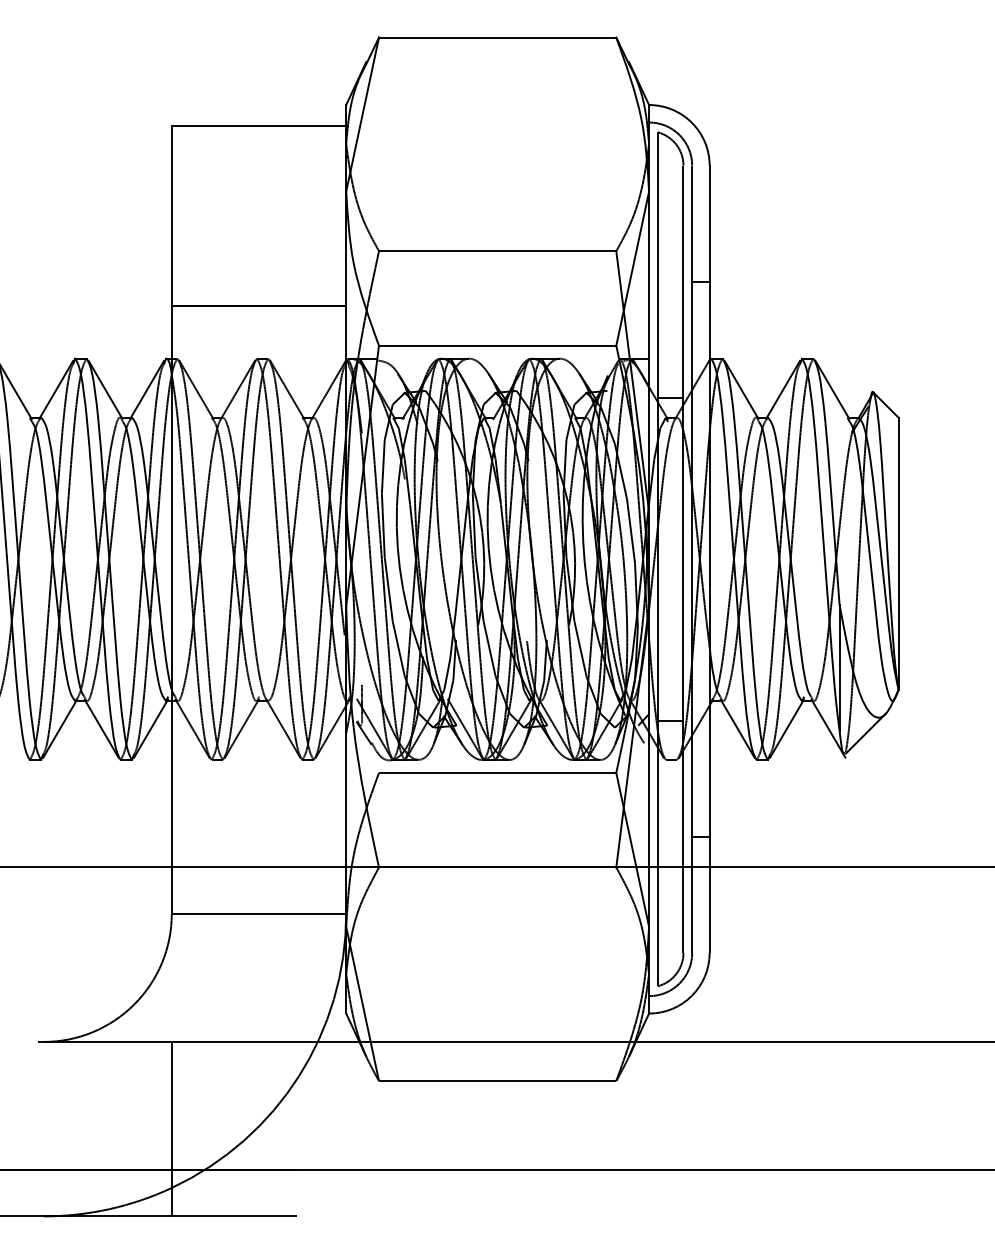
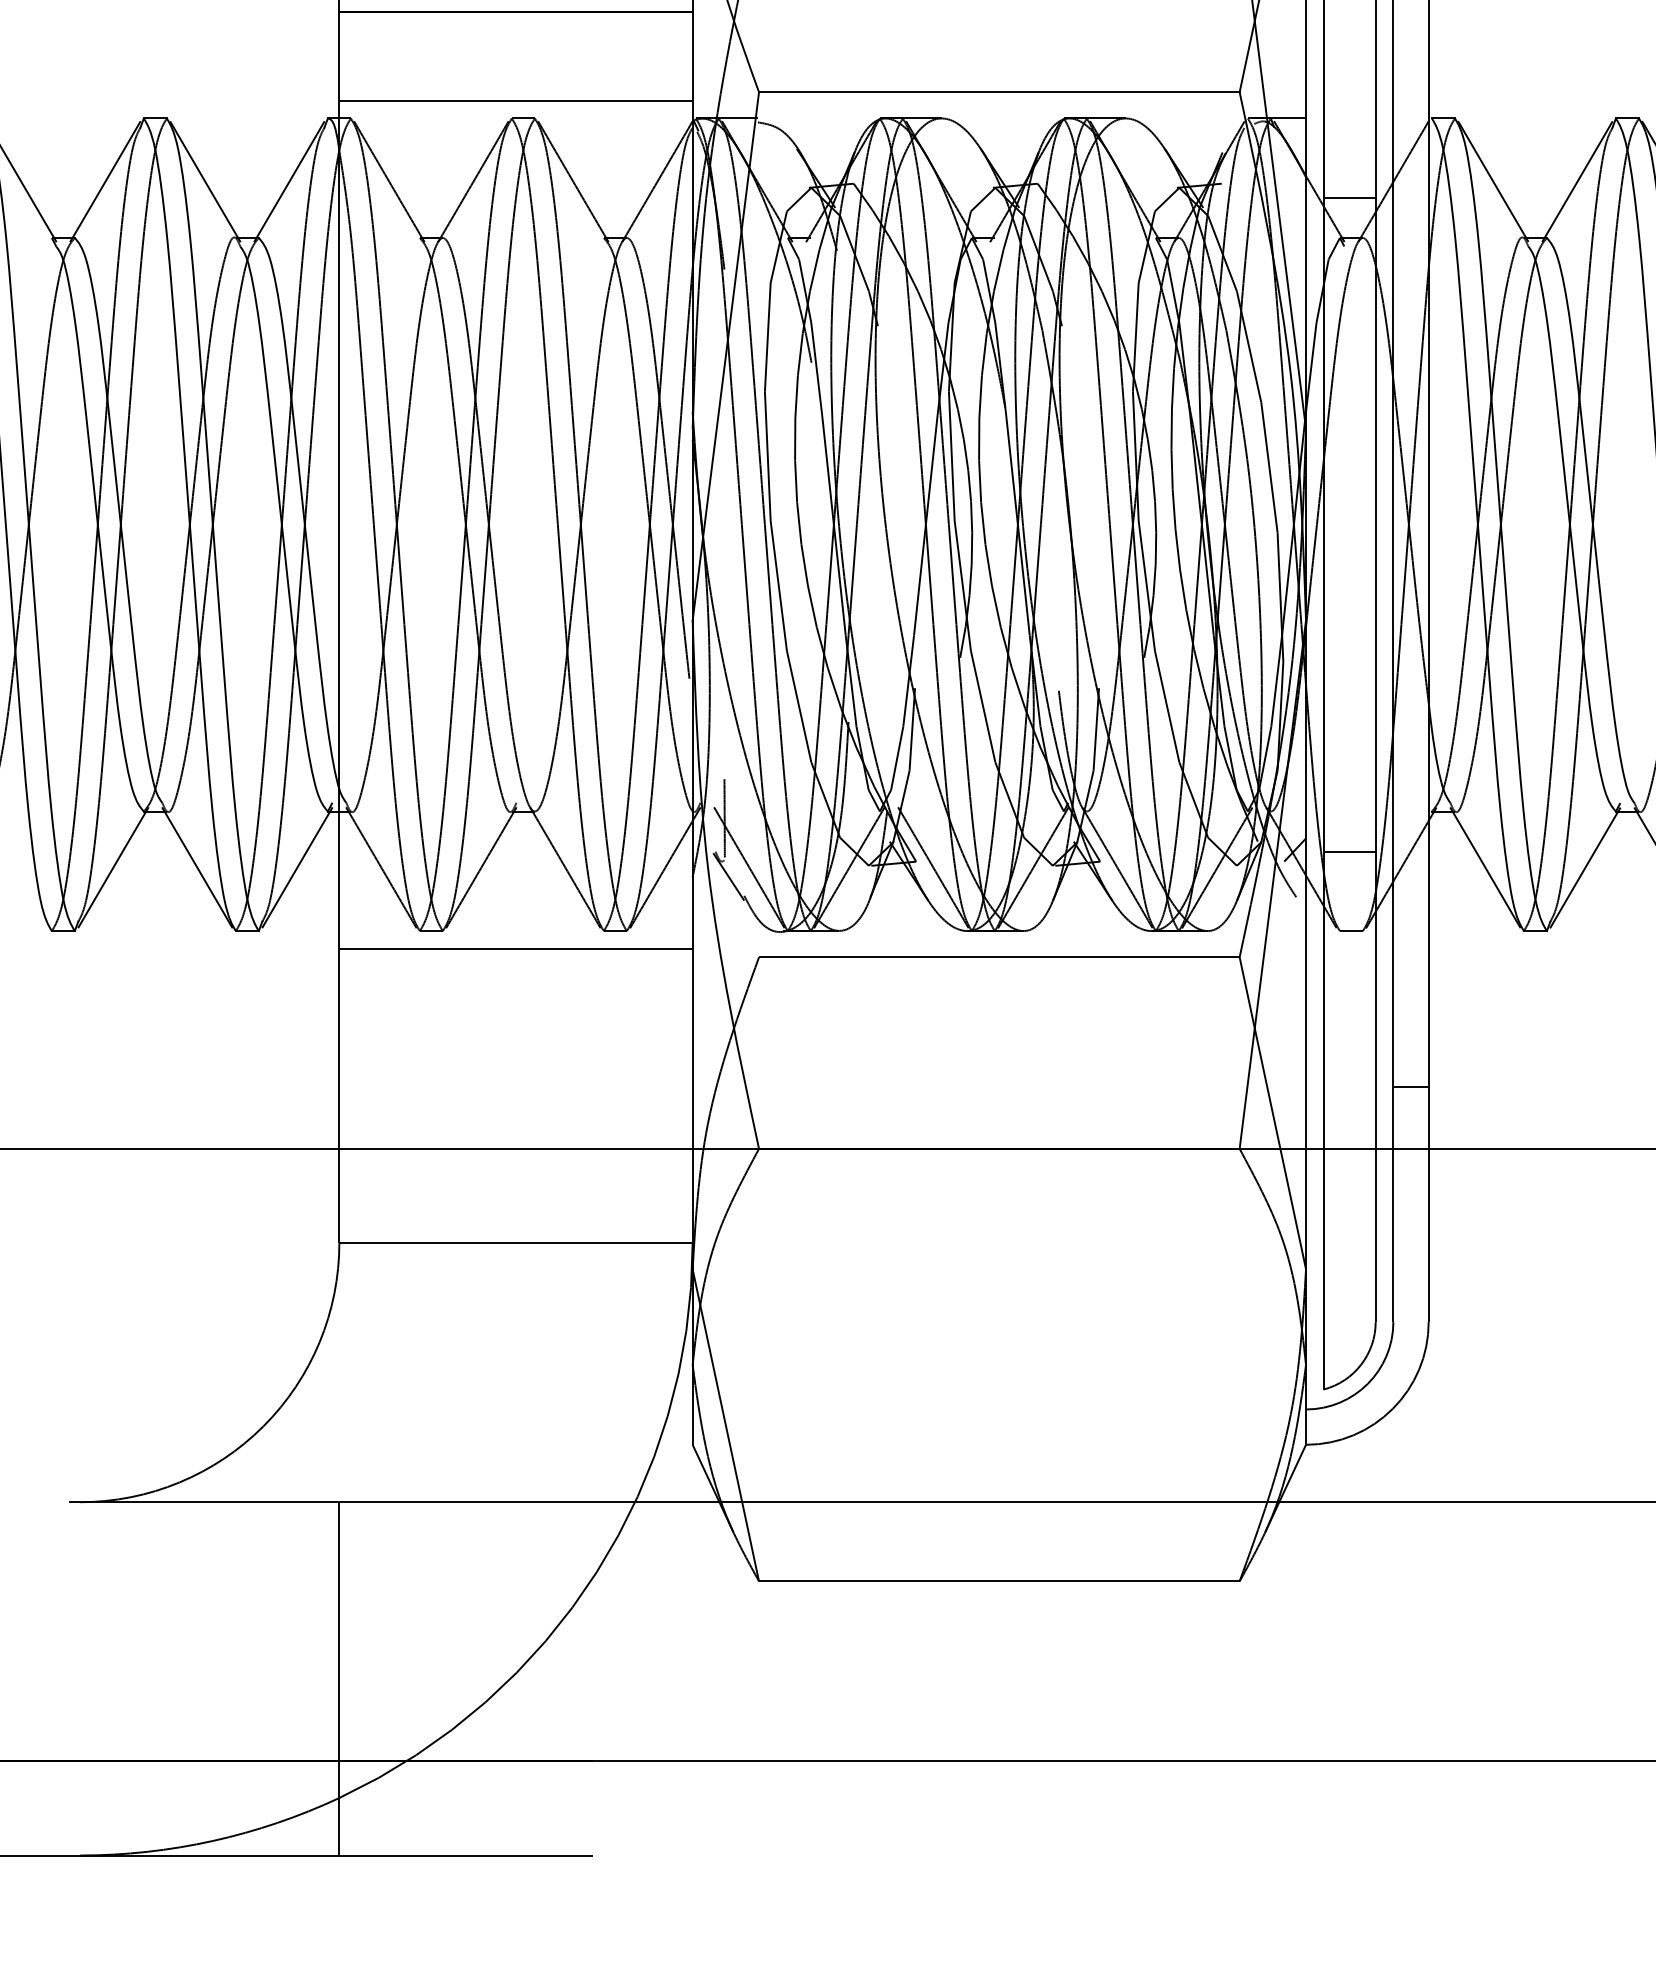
line: (258, 349) -> (514, 99), added
line: (258, 768) -> (514, 948), added

